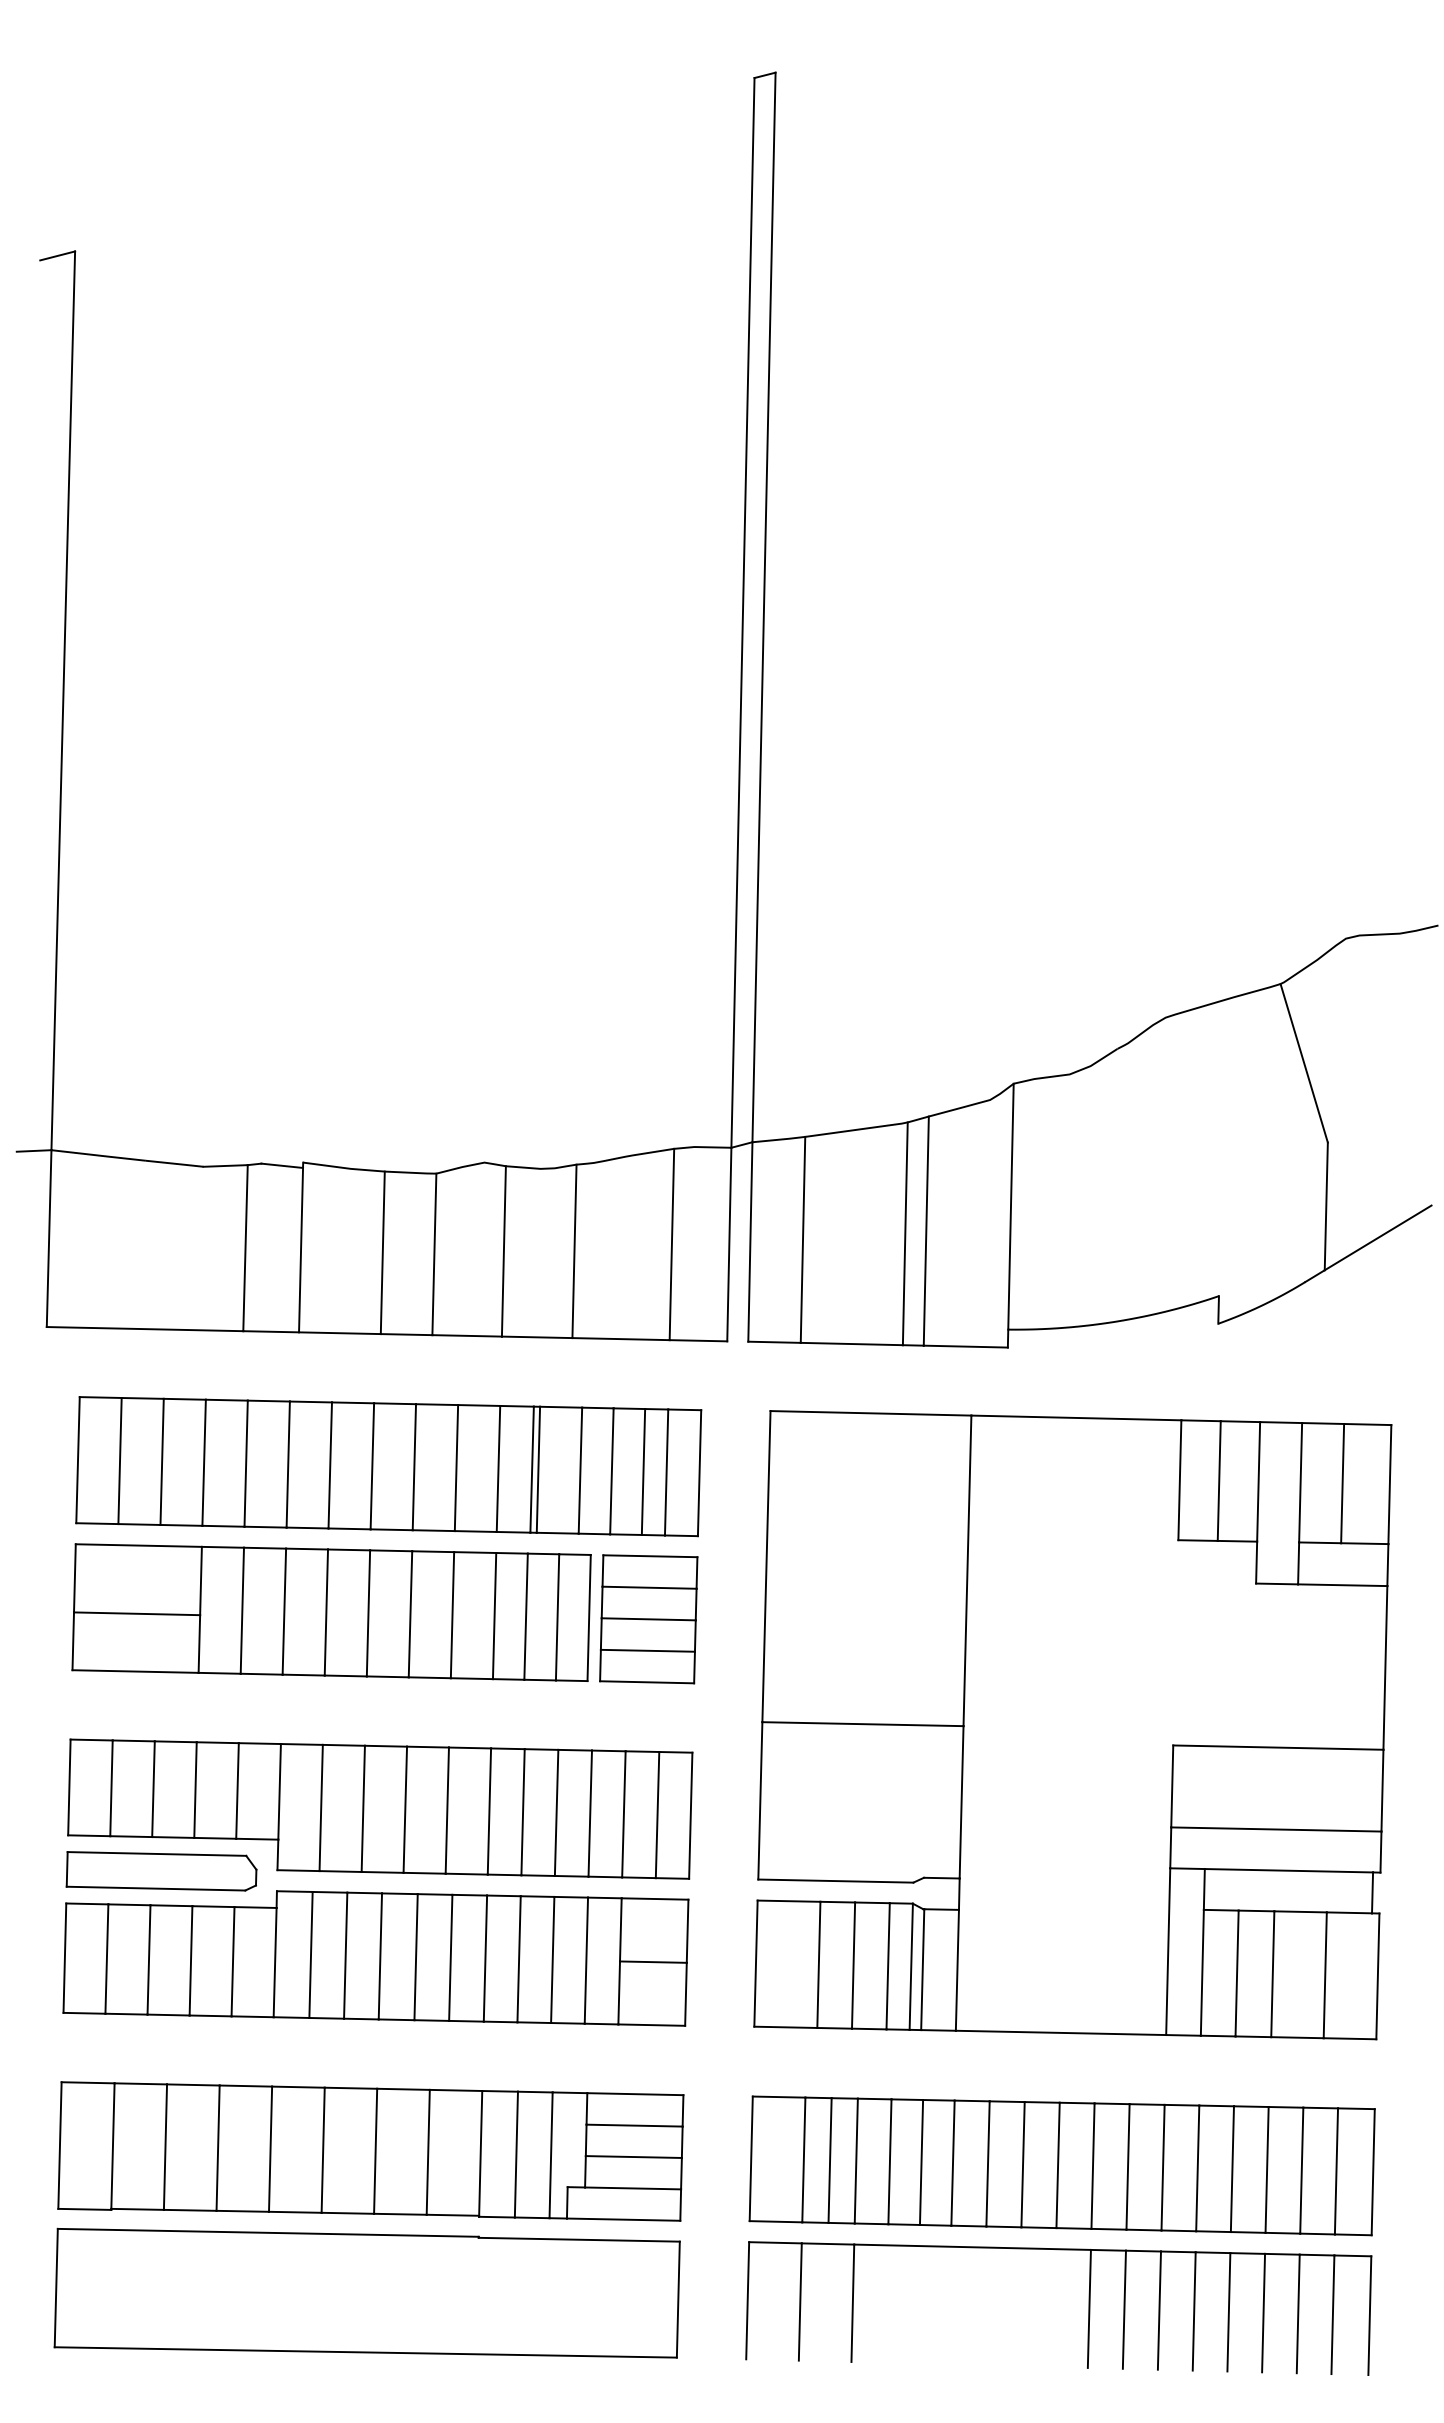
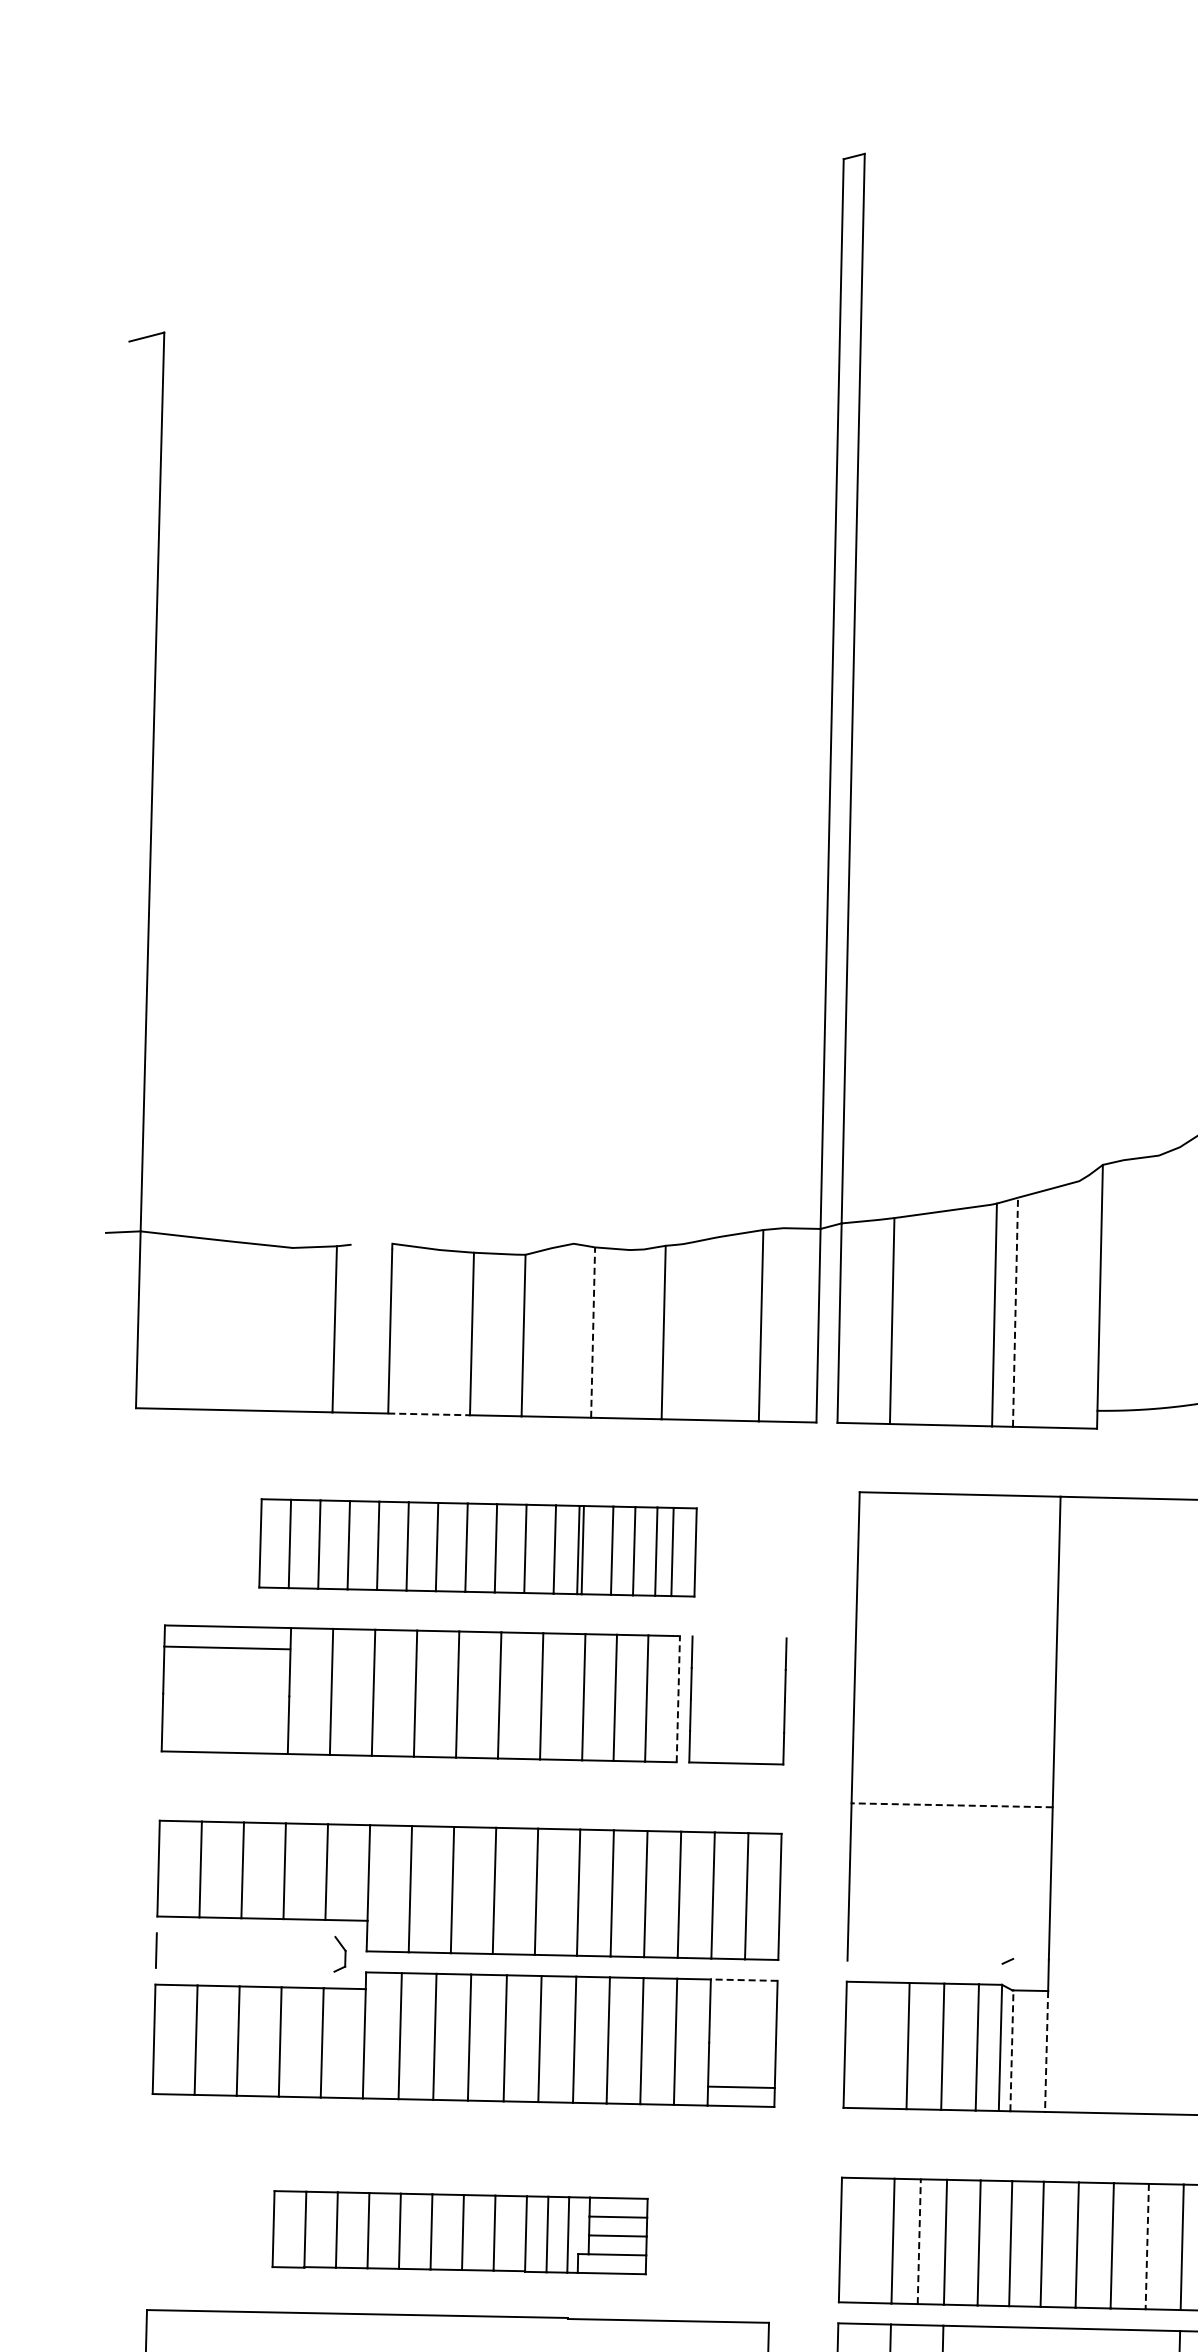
line: (282, 1165) -> (371, 1246), removed
line: (926, 1231) -> (1015, 1312), solid -> dashed
line: (503, 1250) -> (592, 1331), solid -> dashed
line: (339, 1333) -> (428, 1414), solid -> dashed
part: (388, 1466) -> (477, 1547), size x0.7
line: (650, 1556) -> (739, 1637), removed
line: (649, 1587) -> (738, 1668), removed
line: (137, 1613) -> (227, 1647), moved
line: (589, 1617) -> (678, 1698), solid -> dashed
line: (648, 1619) -> (737, 1700), removed
line: (647, 1650) -> (736, 1731), removed
line: (862, 1724) -> (951, 1805), solid -> dashed
line: (156, 1853) -> (245, 1934), removed
line: (941, 1877) -> (1030, 1958), removed
line: (835, 1880) -> (924, 1961), removed
line: (155, 1888) -> (244, 1969), removed
line: (654, 1898) -> (743, 1979), solid -> dashed
line: (653, 1961) -> (741, 2086), moved
line: (922, 1969) -> (1011, 2050), solid -> dashed
line: (957, 1970) -> (1046, 2051), solid -> dashed
part: (370, 2151) -> (459, 2232), size x0.6
line: (830, 2160) -> (919, 2241), solid -> dashed
line: (1058, 2165) -> (1147, 2246), solid -> dashed

